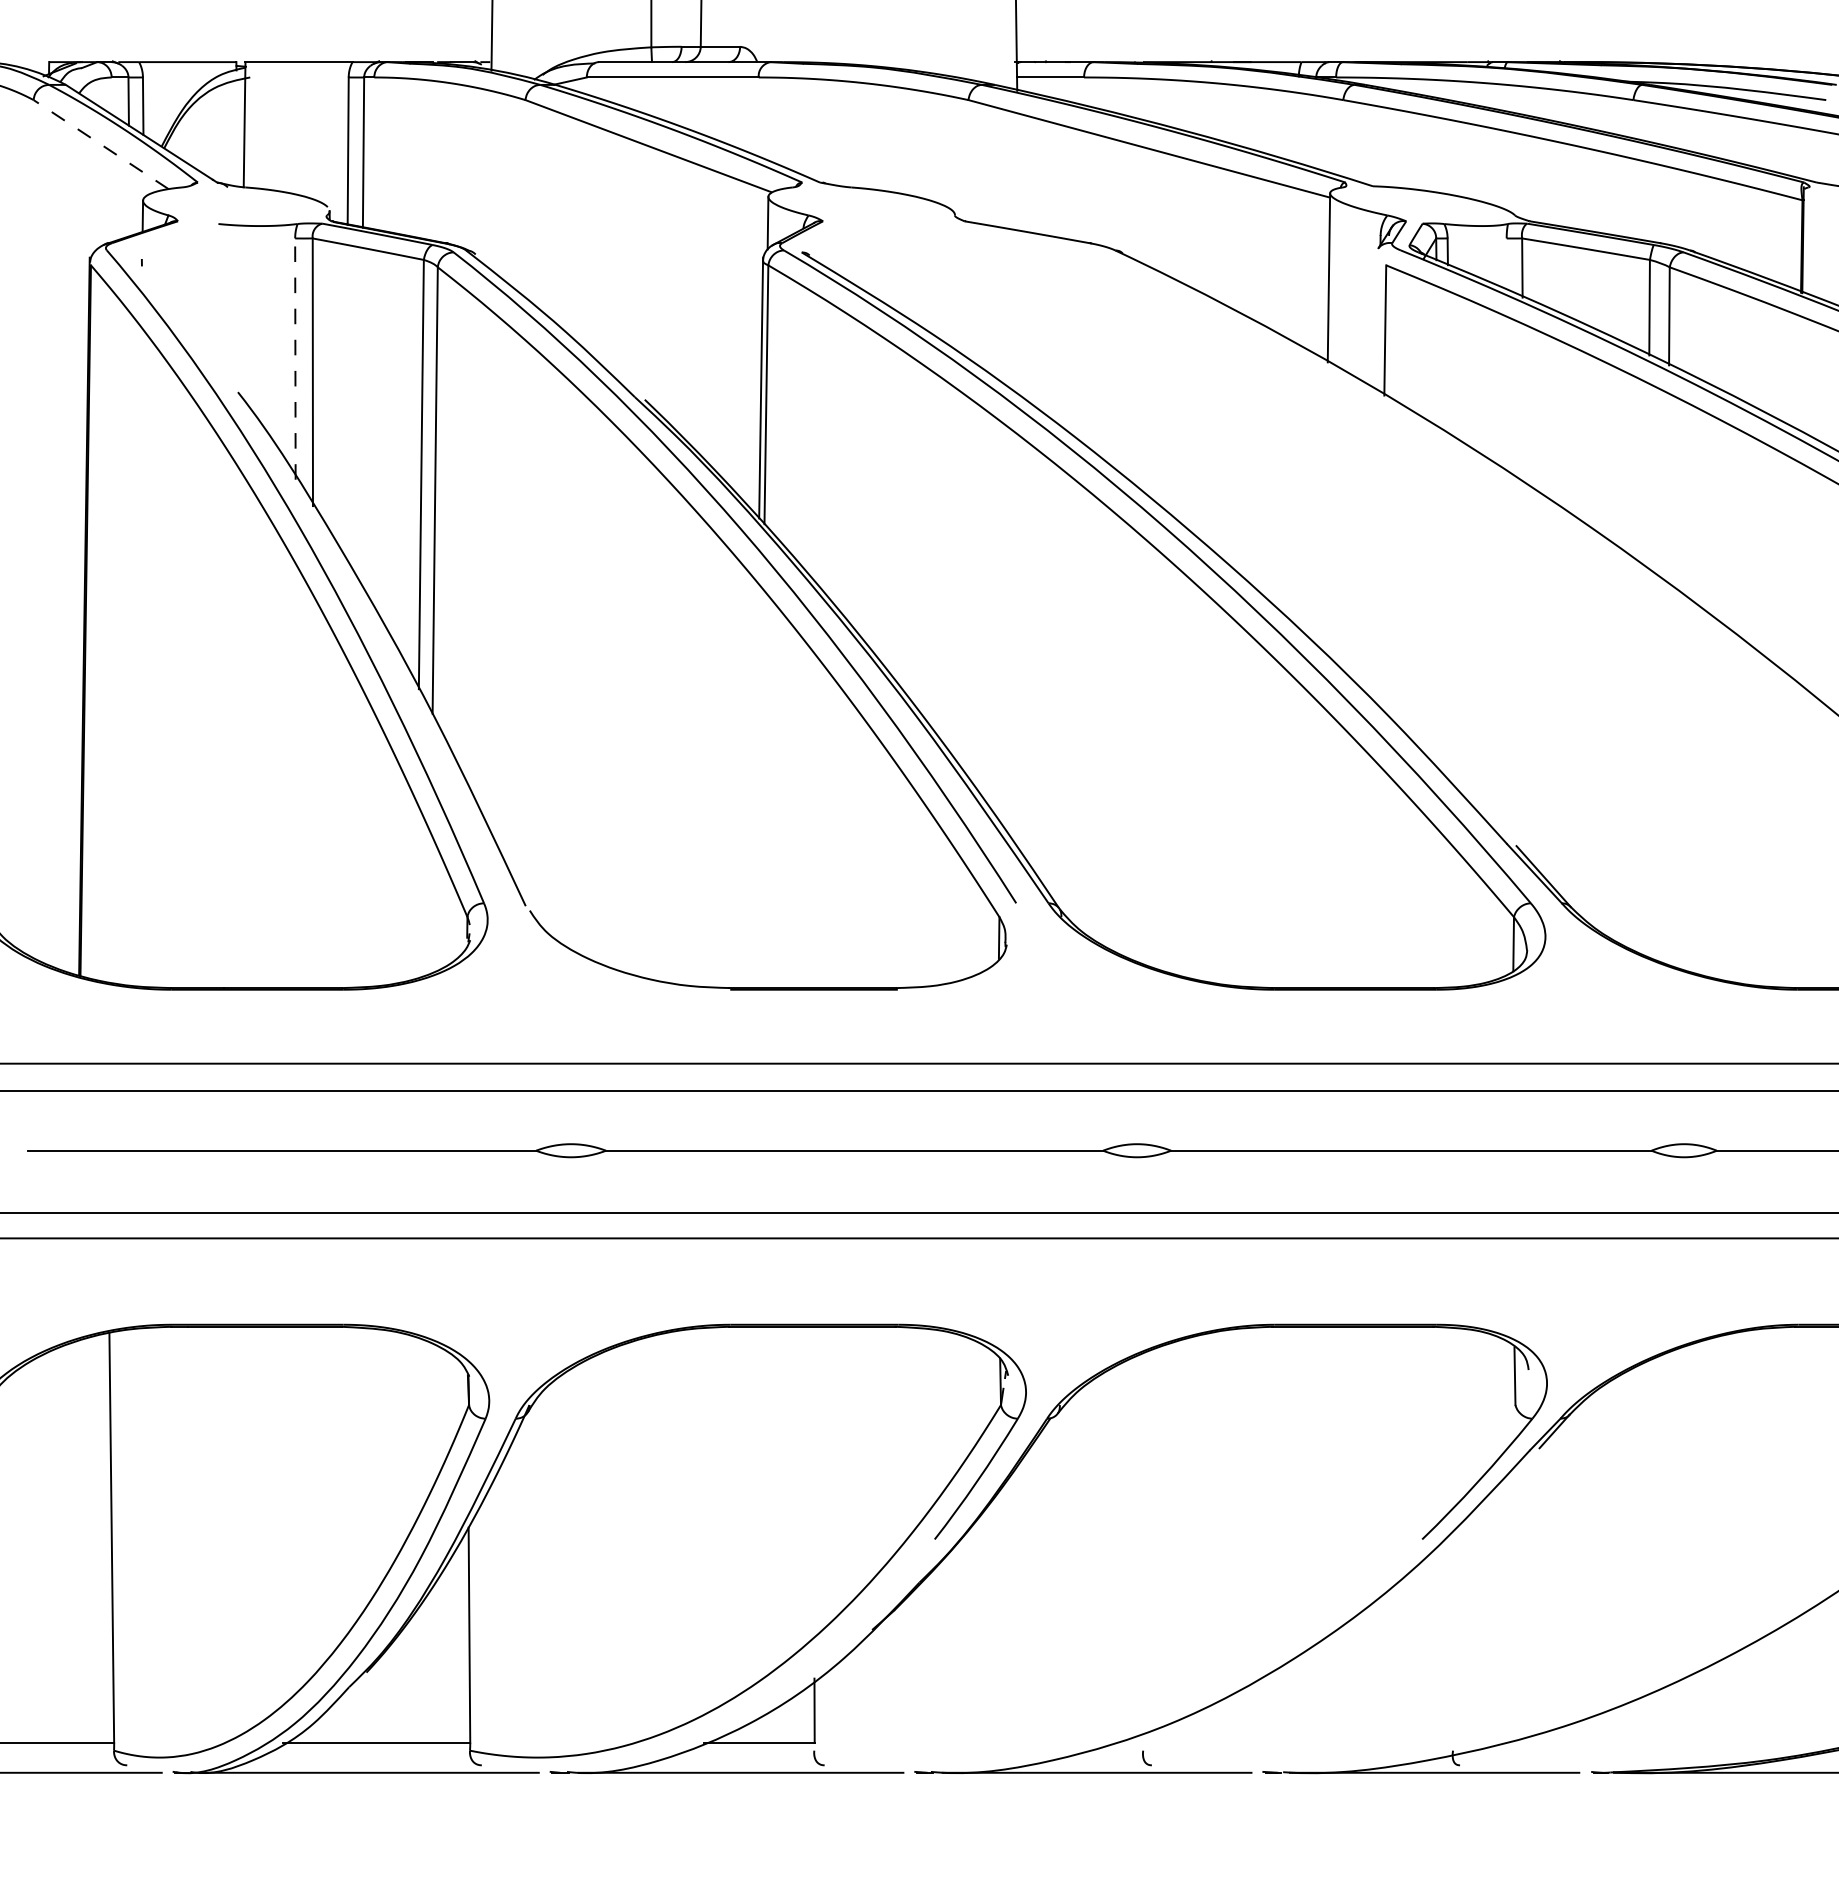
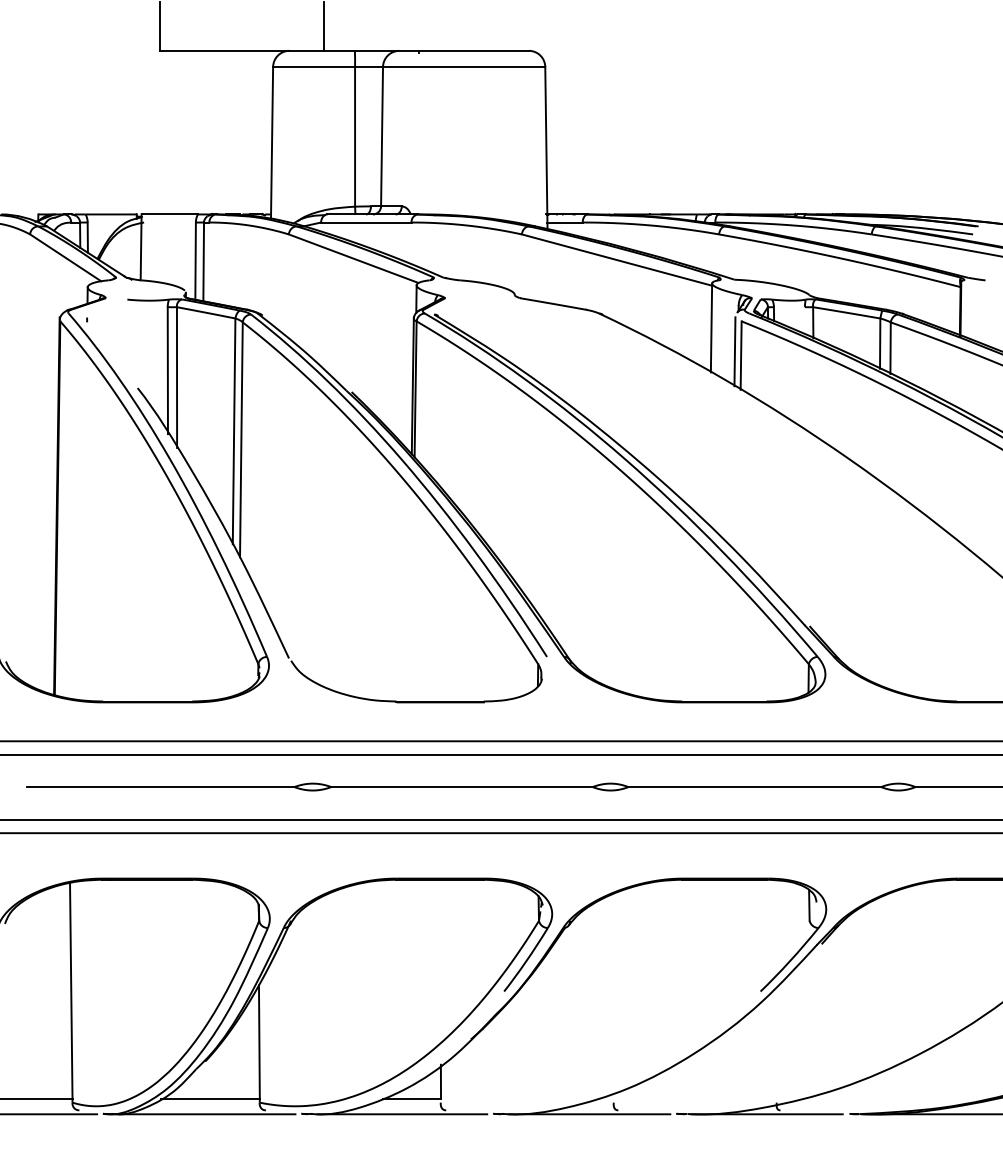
line: (100, 143) -> (65, 257), dashed -> solid
line: (1372, 322) -> (734, 351), added
line: (294, 358) -> (167, 370), dashed -> solid

